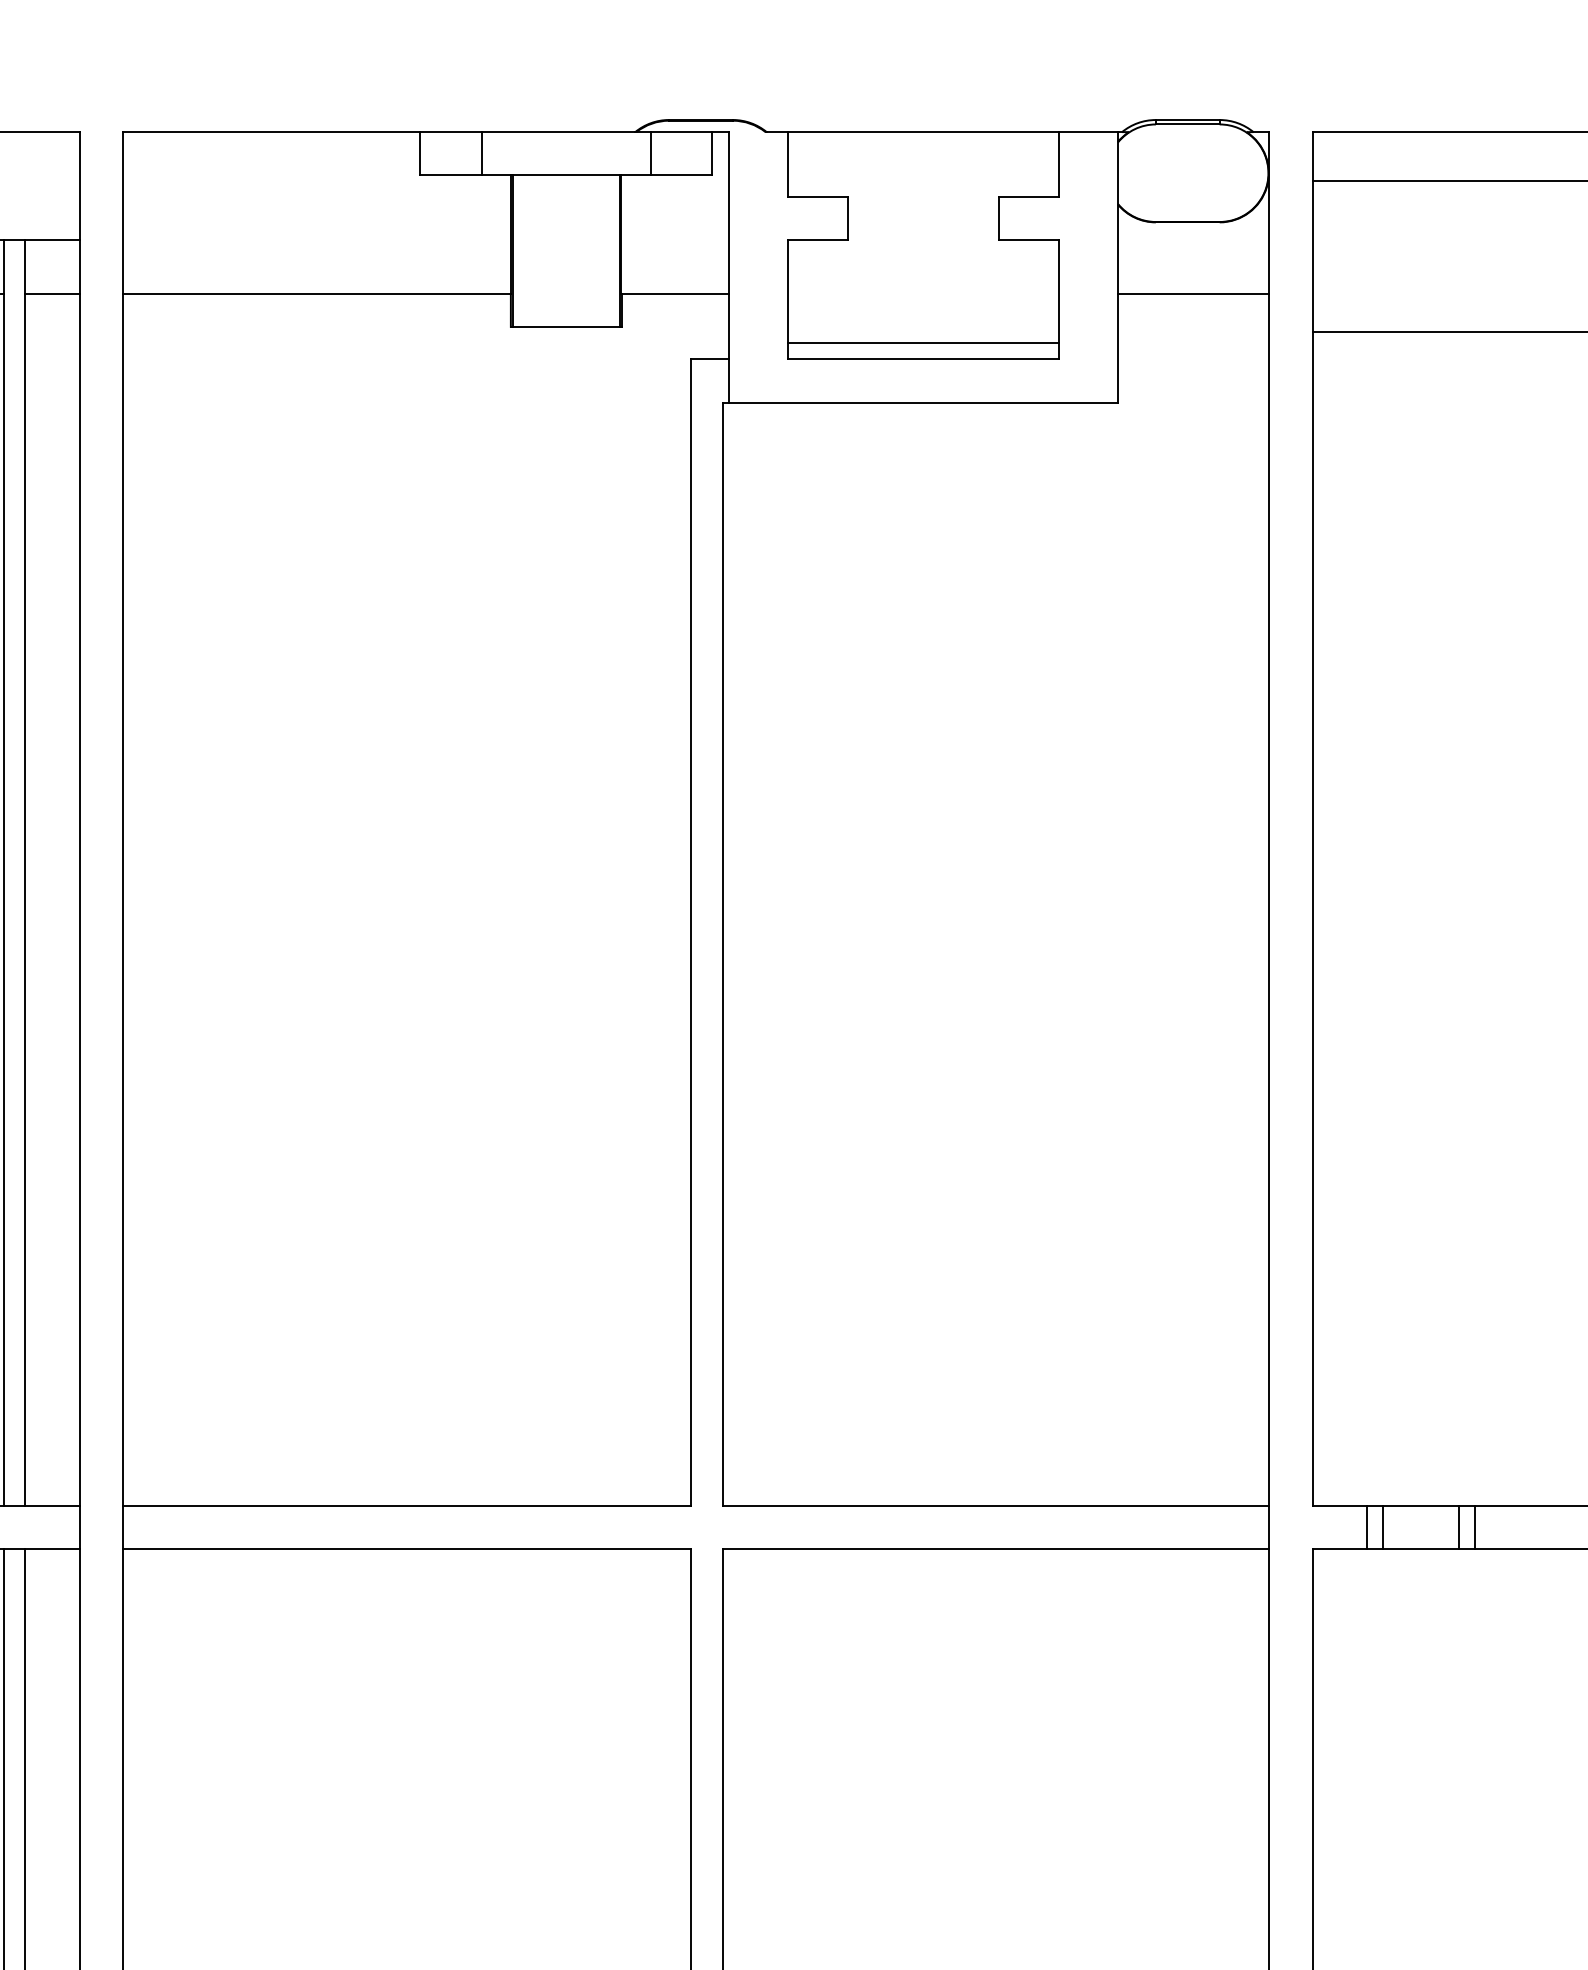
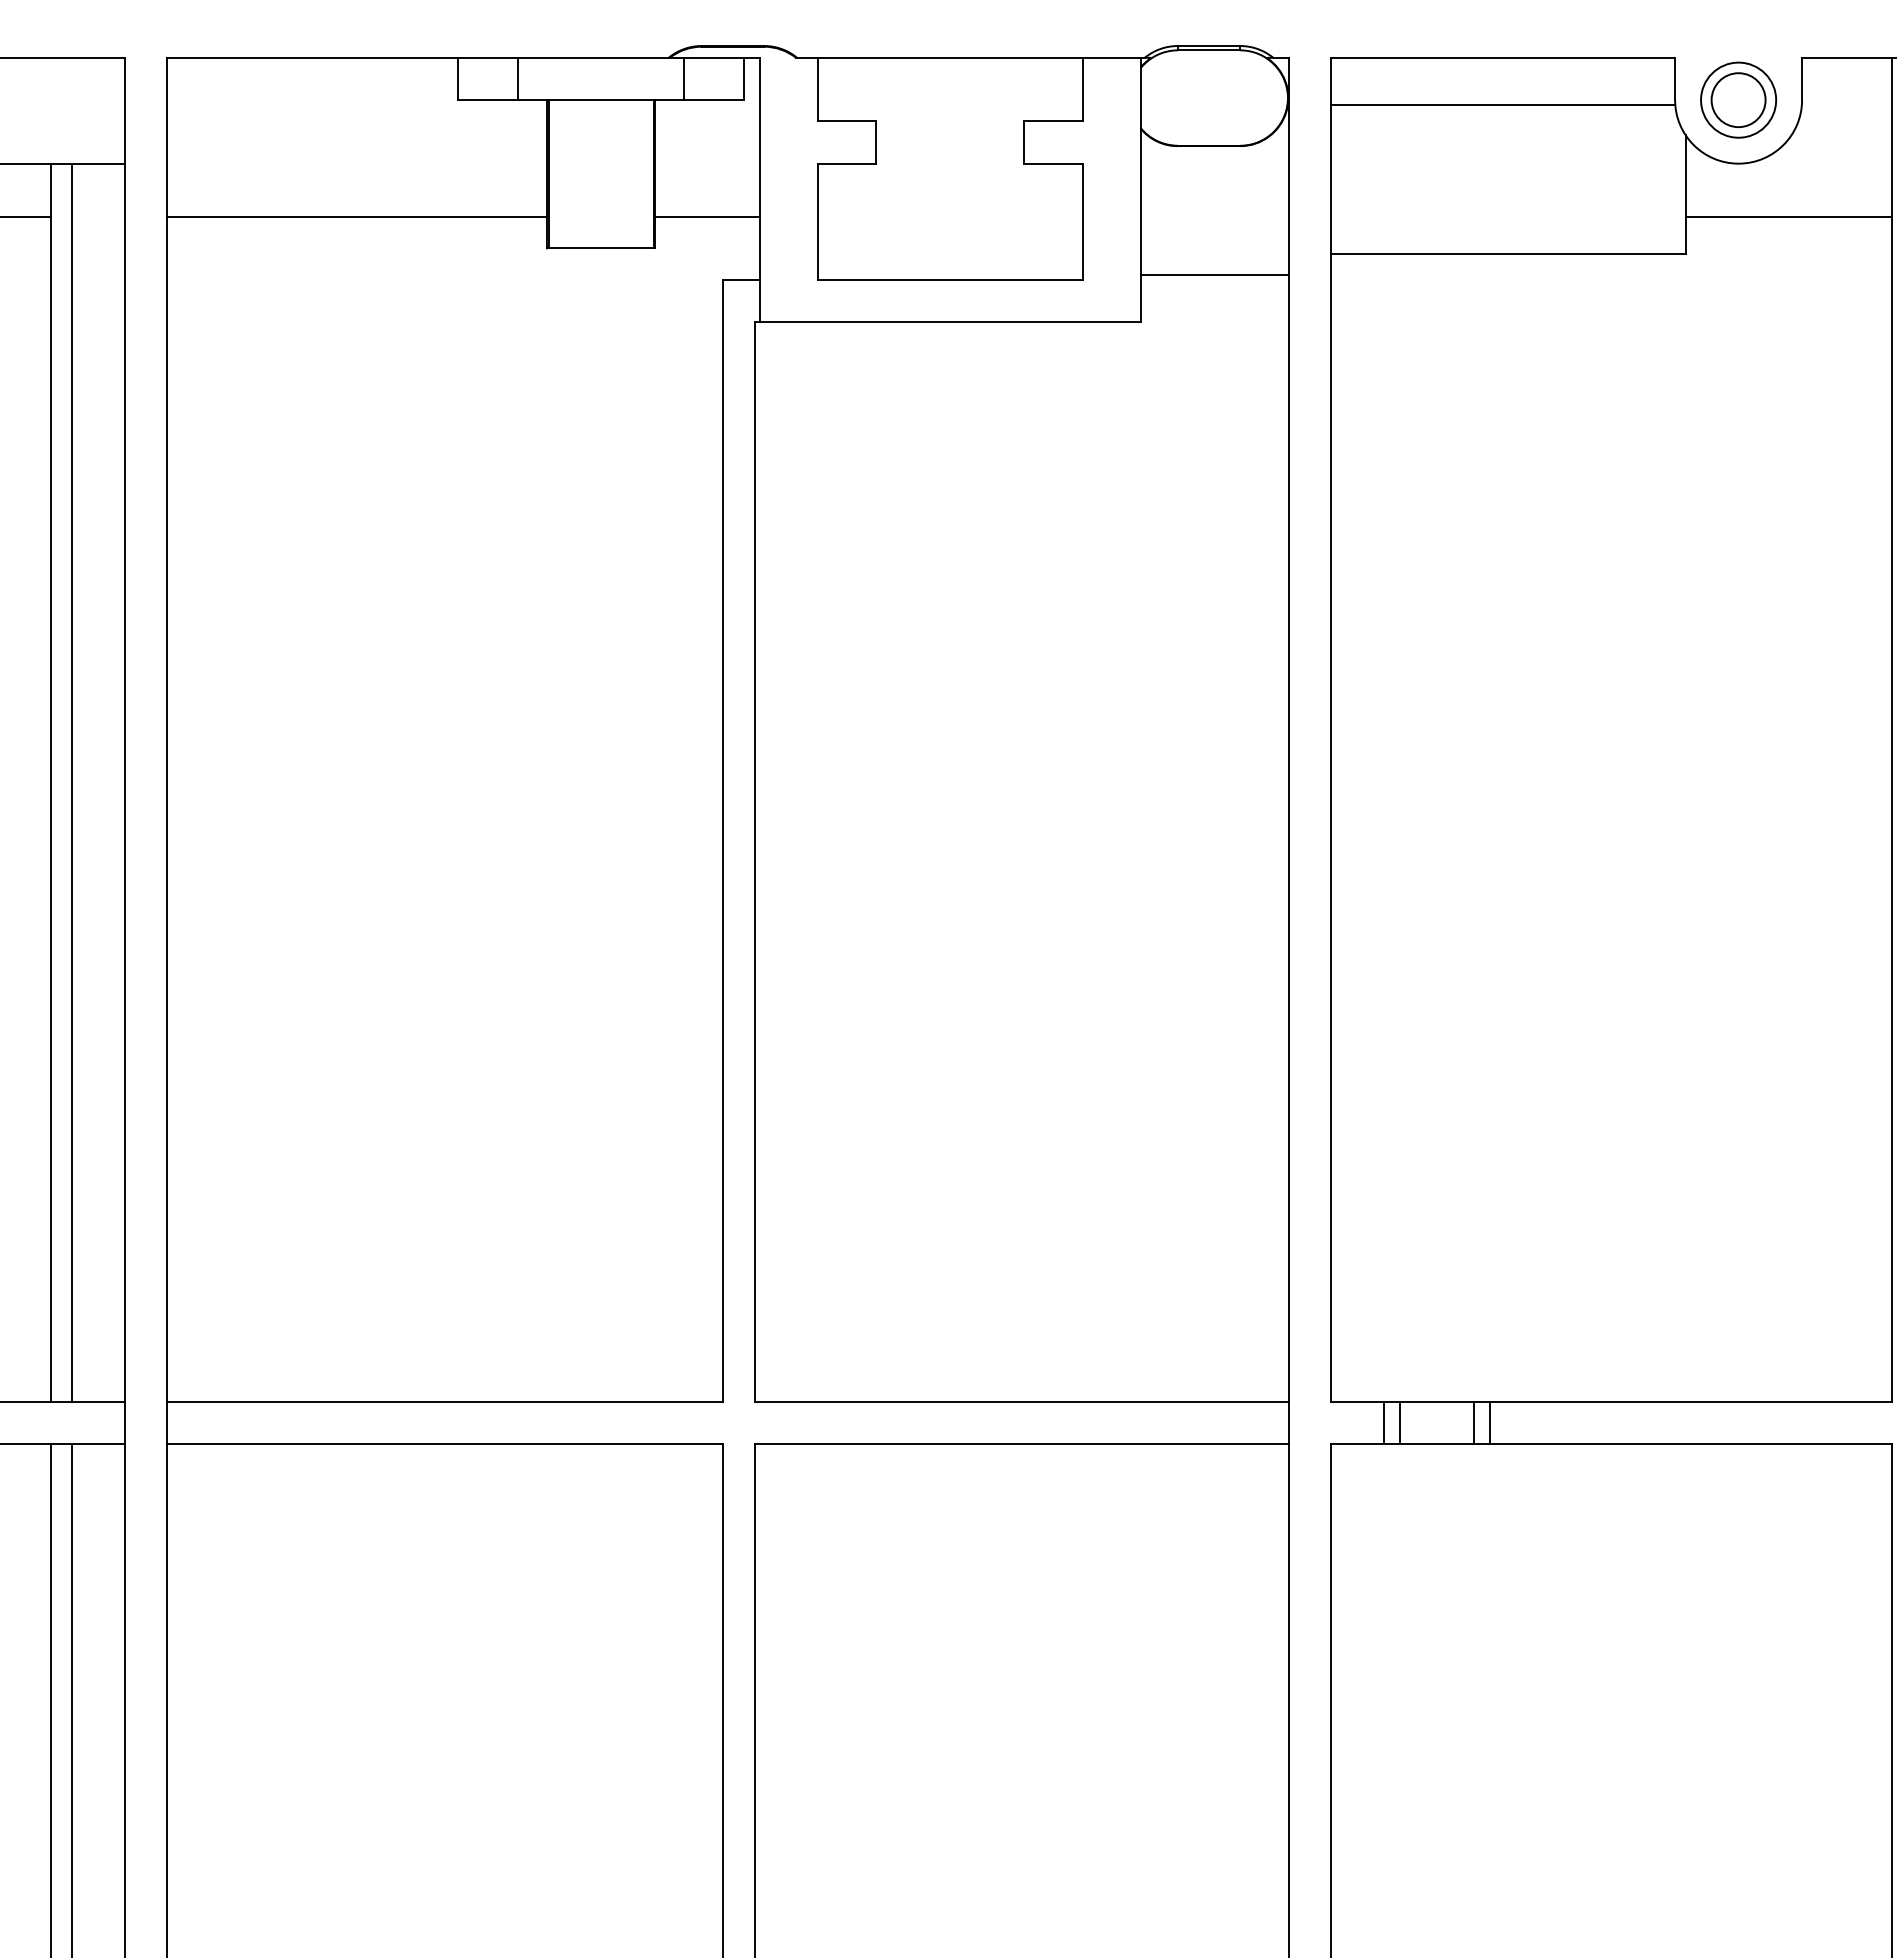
line: (52, 294) -> (98, 216), removed
line: (1193, 294) -> (1214, 274), moved
line: (923, 343) -> (950, 264), removed

